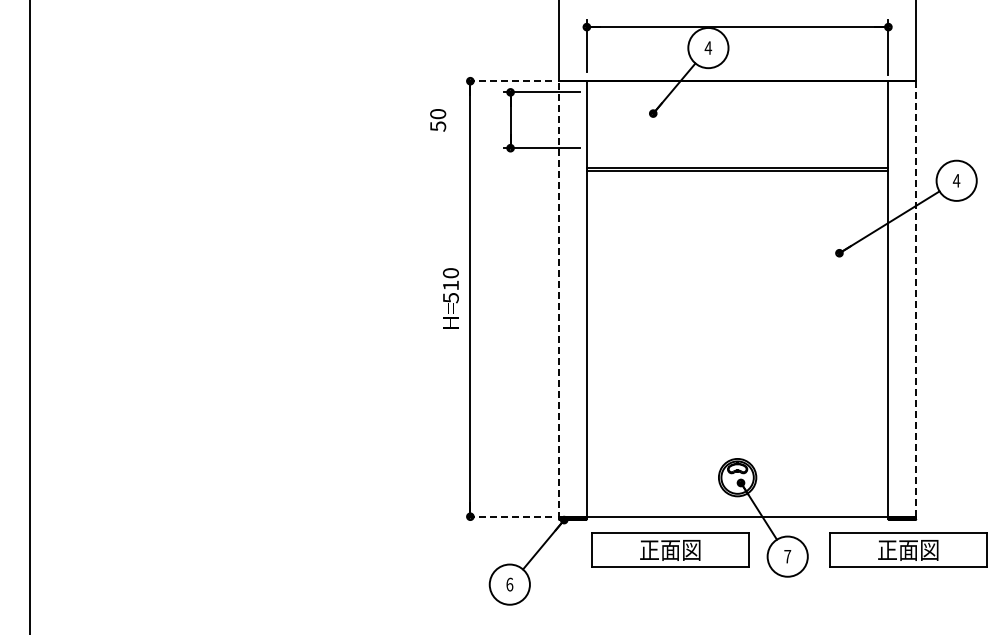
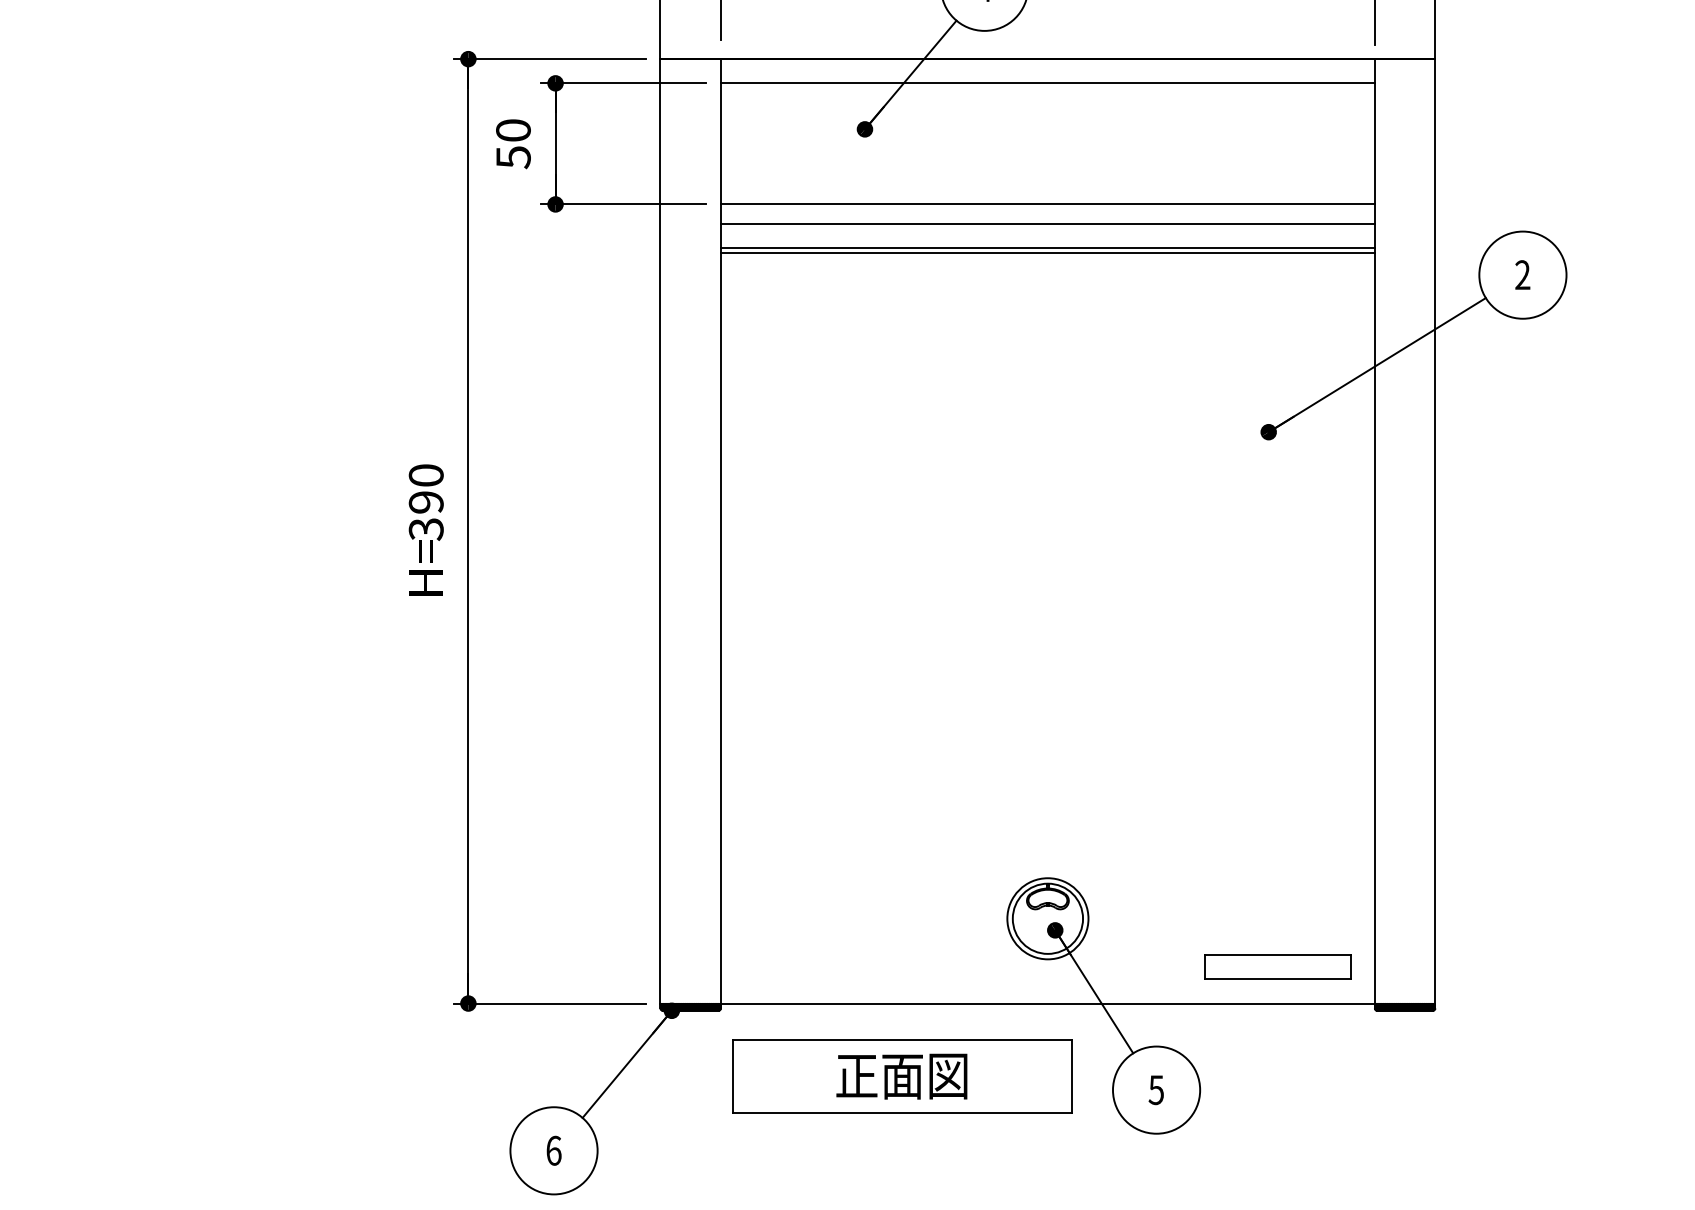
line: (507, 81) -> (548, 59), dashed -> solid
line: (737, 92) -> (1047, 83), added
text: (438, 120) -> (514, 144), moved
line: (737, 148) -> (1047, 205), added
line: (737, 157) -> (1047, 224), added
text: (956, 180) -> (1522, 274), 4 -> 2
text: (450, 291) -> (425, 515), 510 -> 390
line: (558, 300) -> (659, 534), dashed -> solid
line: (916, 300) -> (1435, 534), dashed -> solid
part: (843, 499) -> (1277, 966), added
line: (507, 516) -> (548, 1003), dashed -> solid
part: (908, 549) -> (1418, 1074), removed
text: (787, 556) -> (1156, 1089), 7 -> 5

